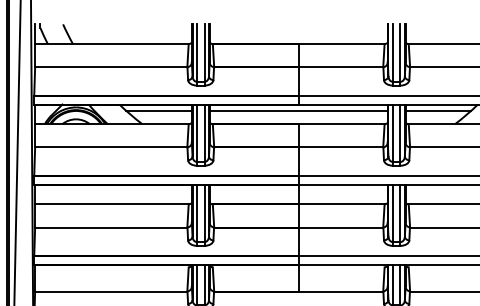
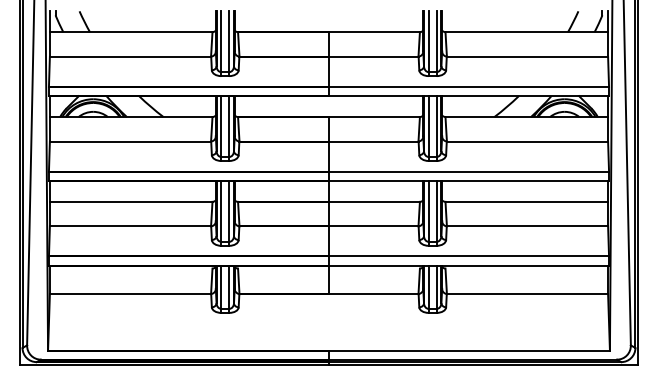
line: (158, 111) -> (180, 103), removed
line: (298, 111) -> (328, 103), removed
line: (438, 111) -> (476, 103), removed

